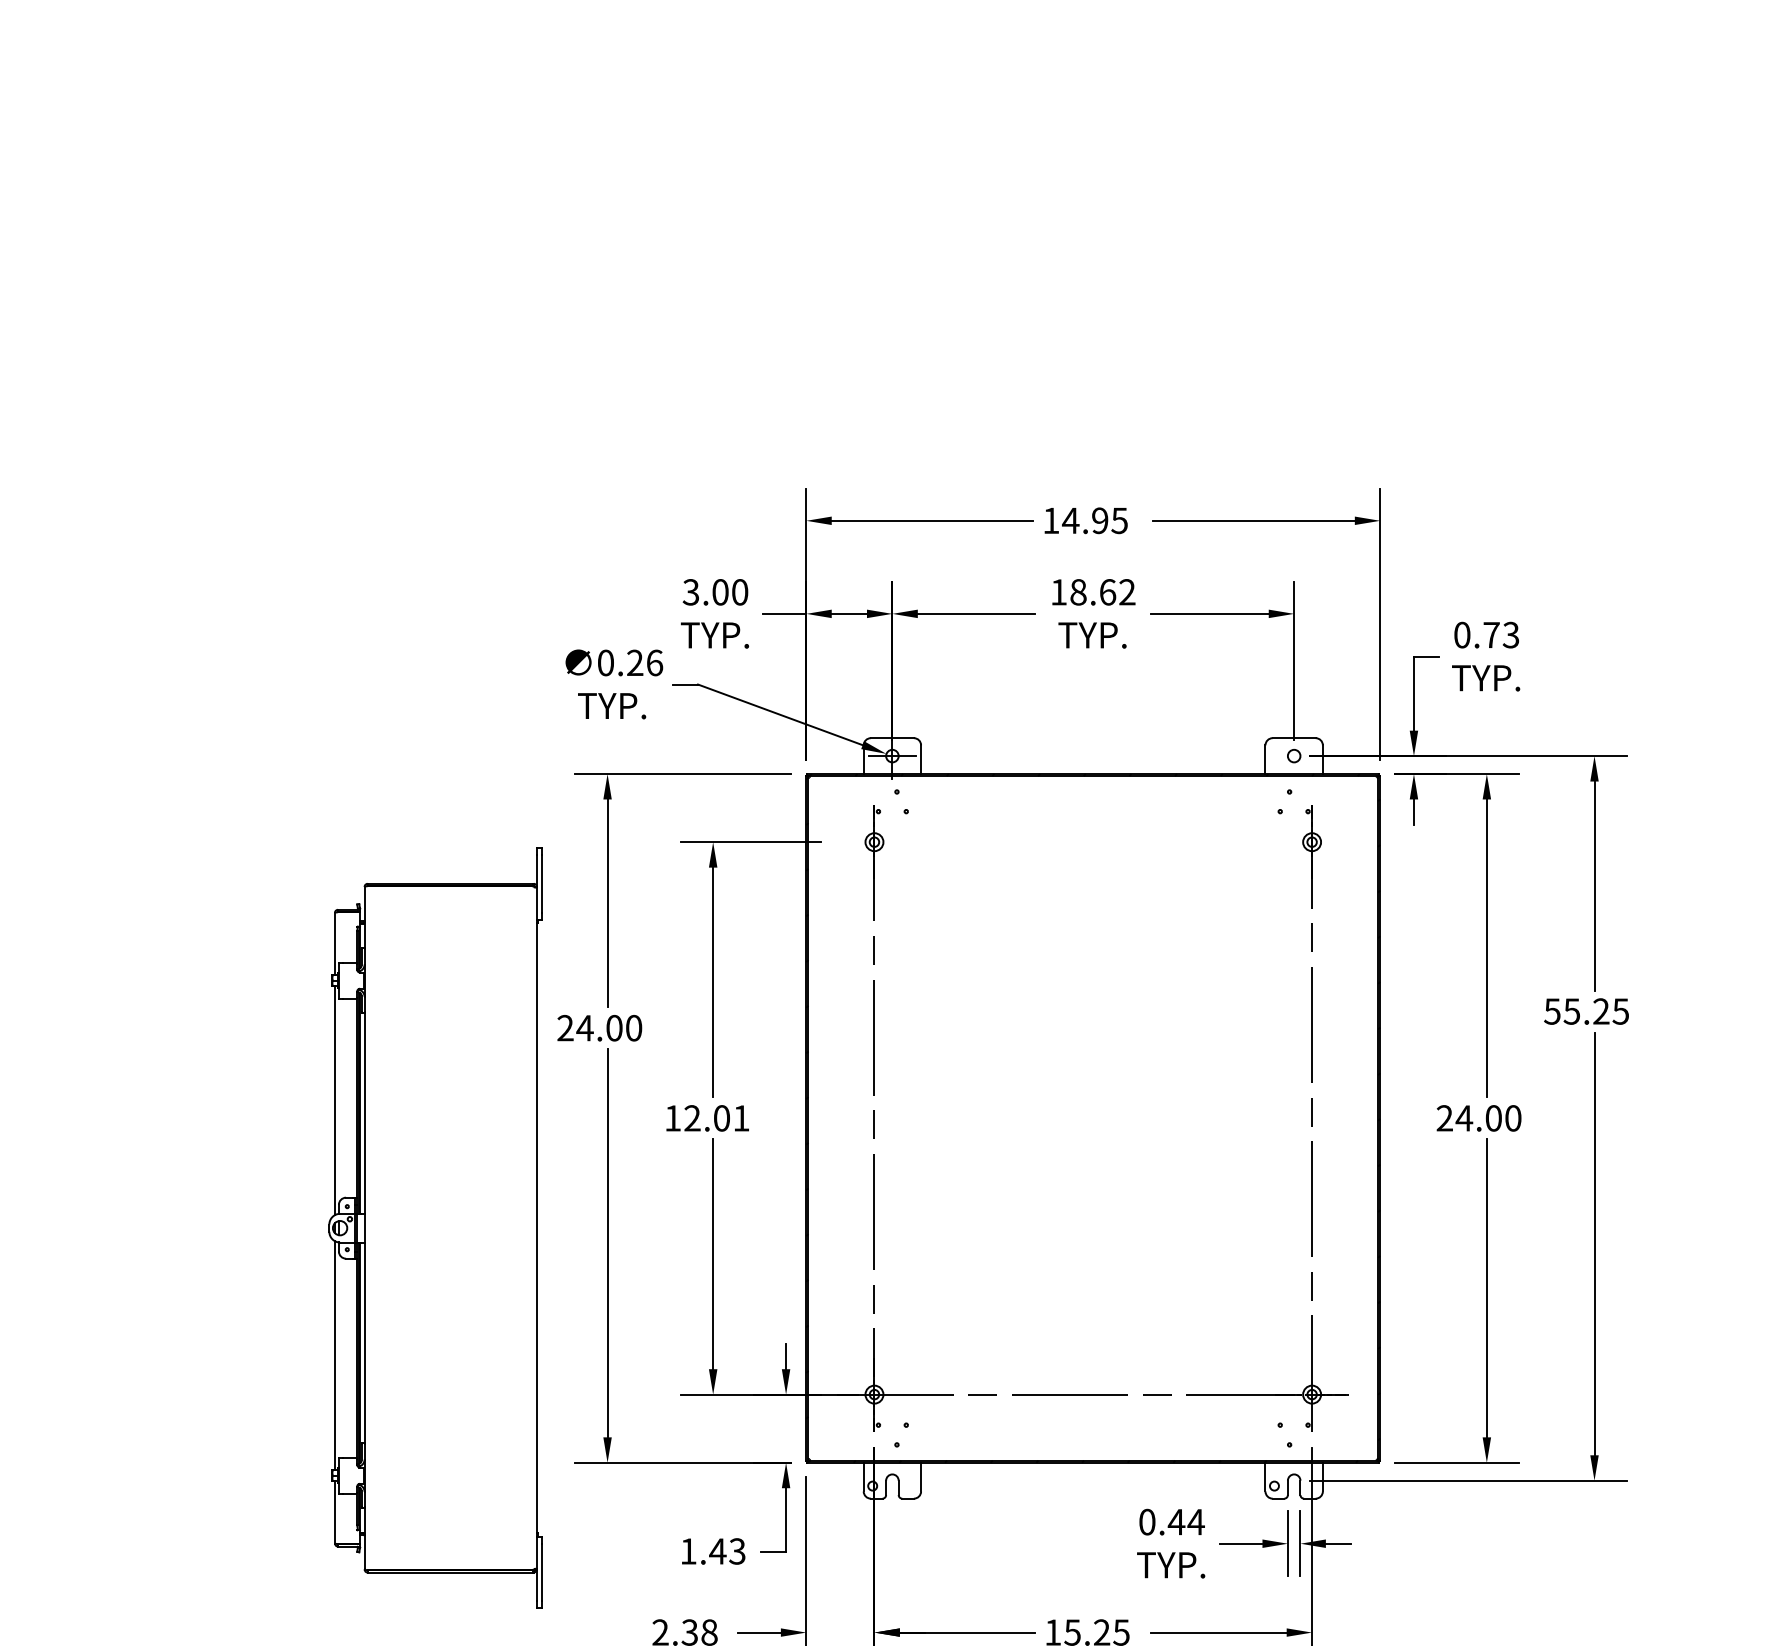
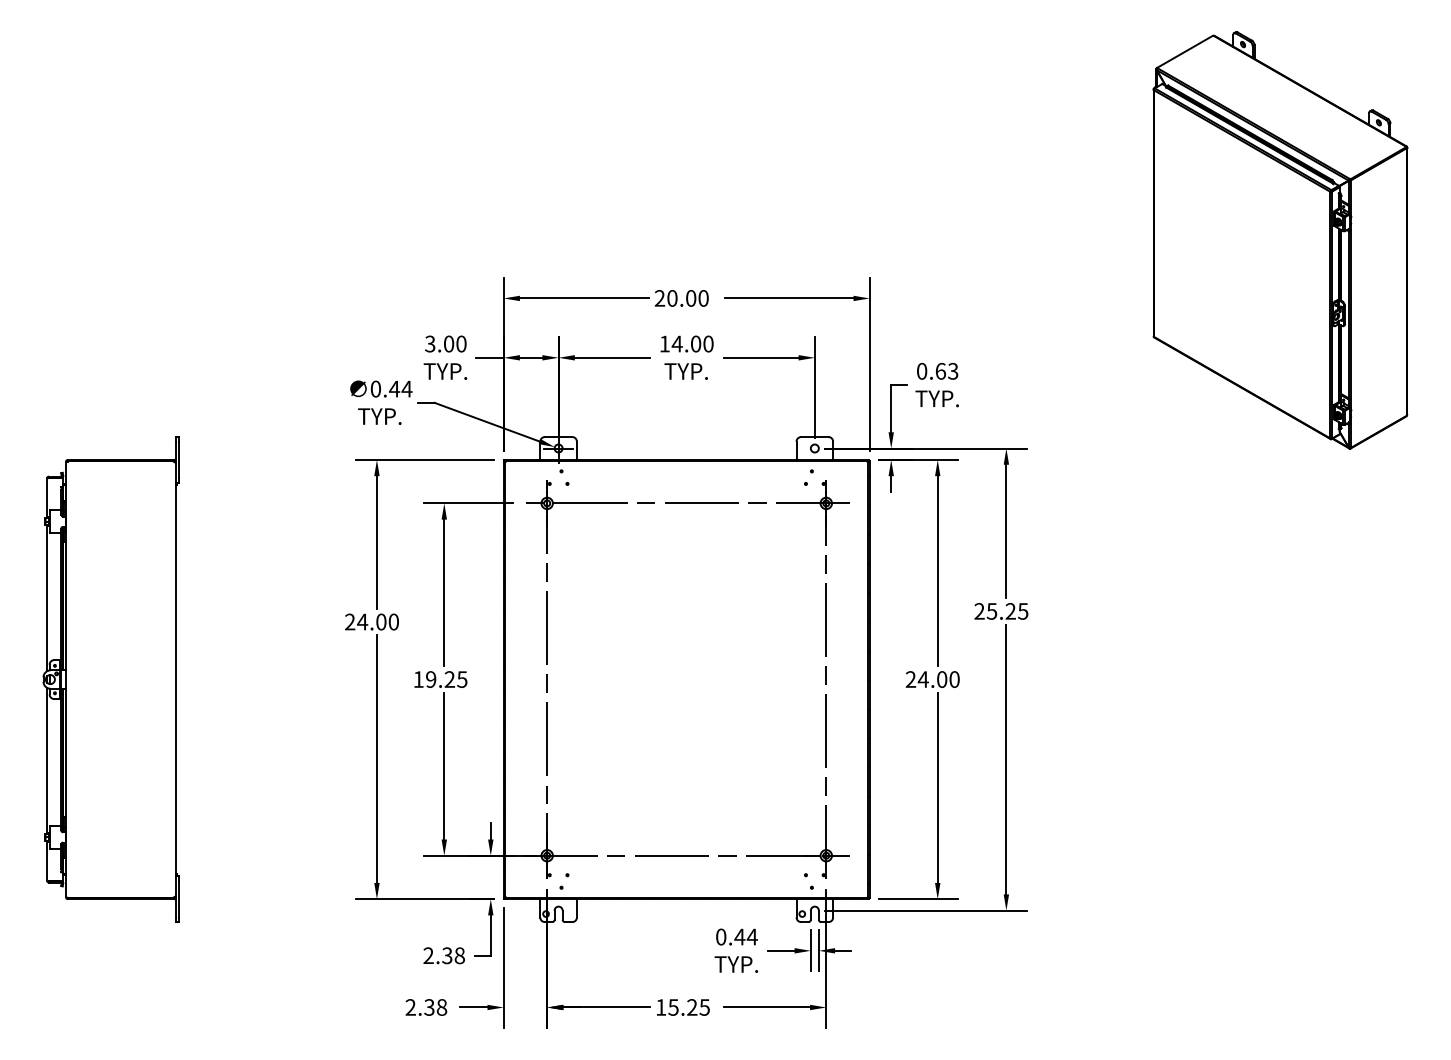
text: (1085, 520) -> (681, 298), 14.95 -> 20.00
text: (1102, 591) -> (692, 343), 18.62 -> 14.00
text: (1491, 633) -> (940, 370), 0.73 -> 0.63
text: (644, 662) -> (400, 388), 0.26 -> 0.44
line: (1092, 842) -> (686, 503), added
text: (1552, 1011) -> (979, 611), 55.25 -> 25.25
text: (716, 1118) -> (446, 679), 12.01 -> 19.25
part: (434, 1228) -> (110, 679), moved
text: (711, 1551) -> (443, 955), 1.43 -> 2.38

